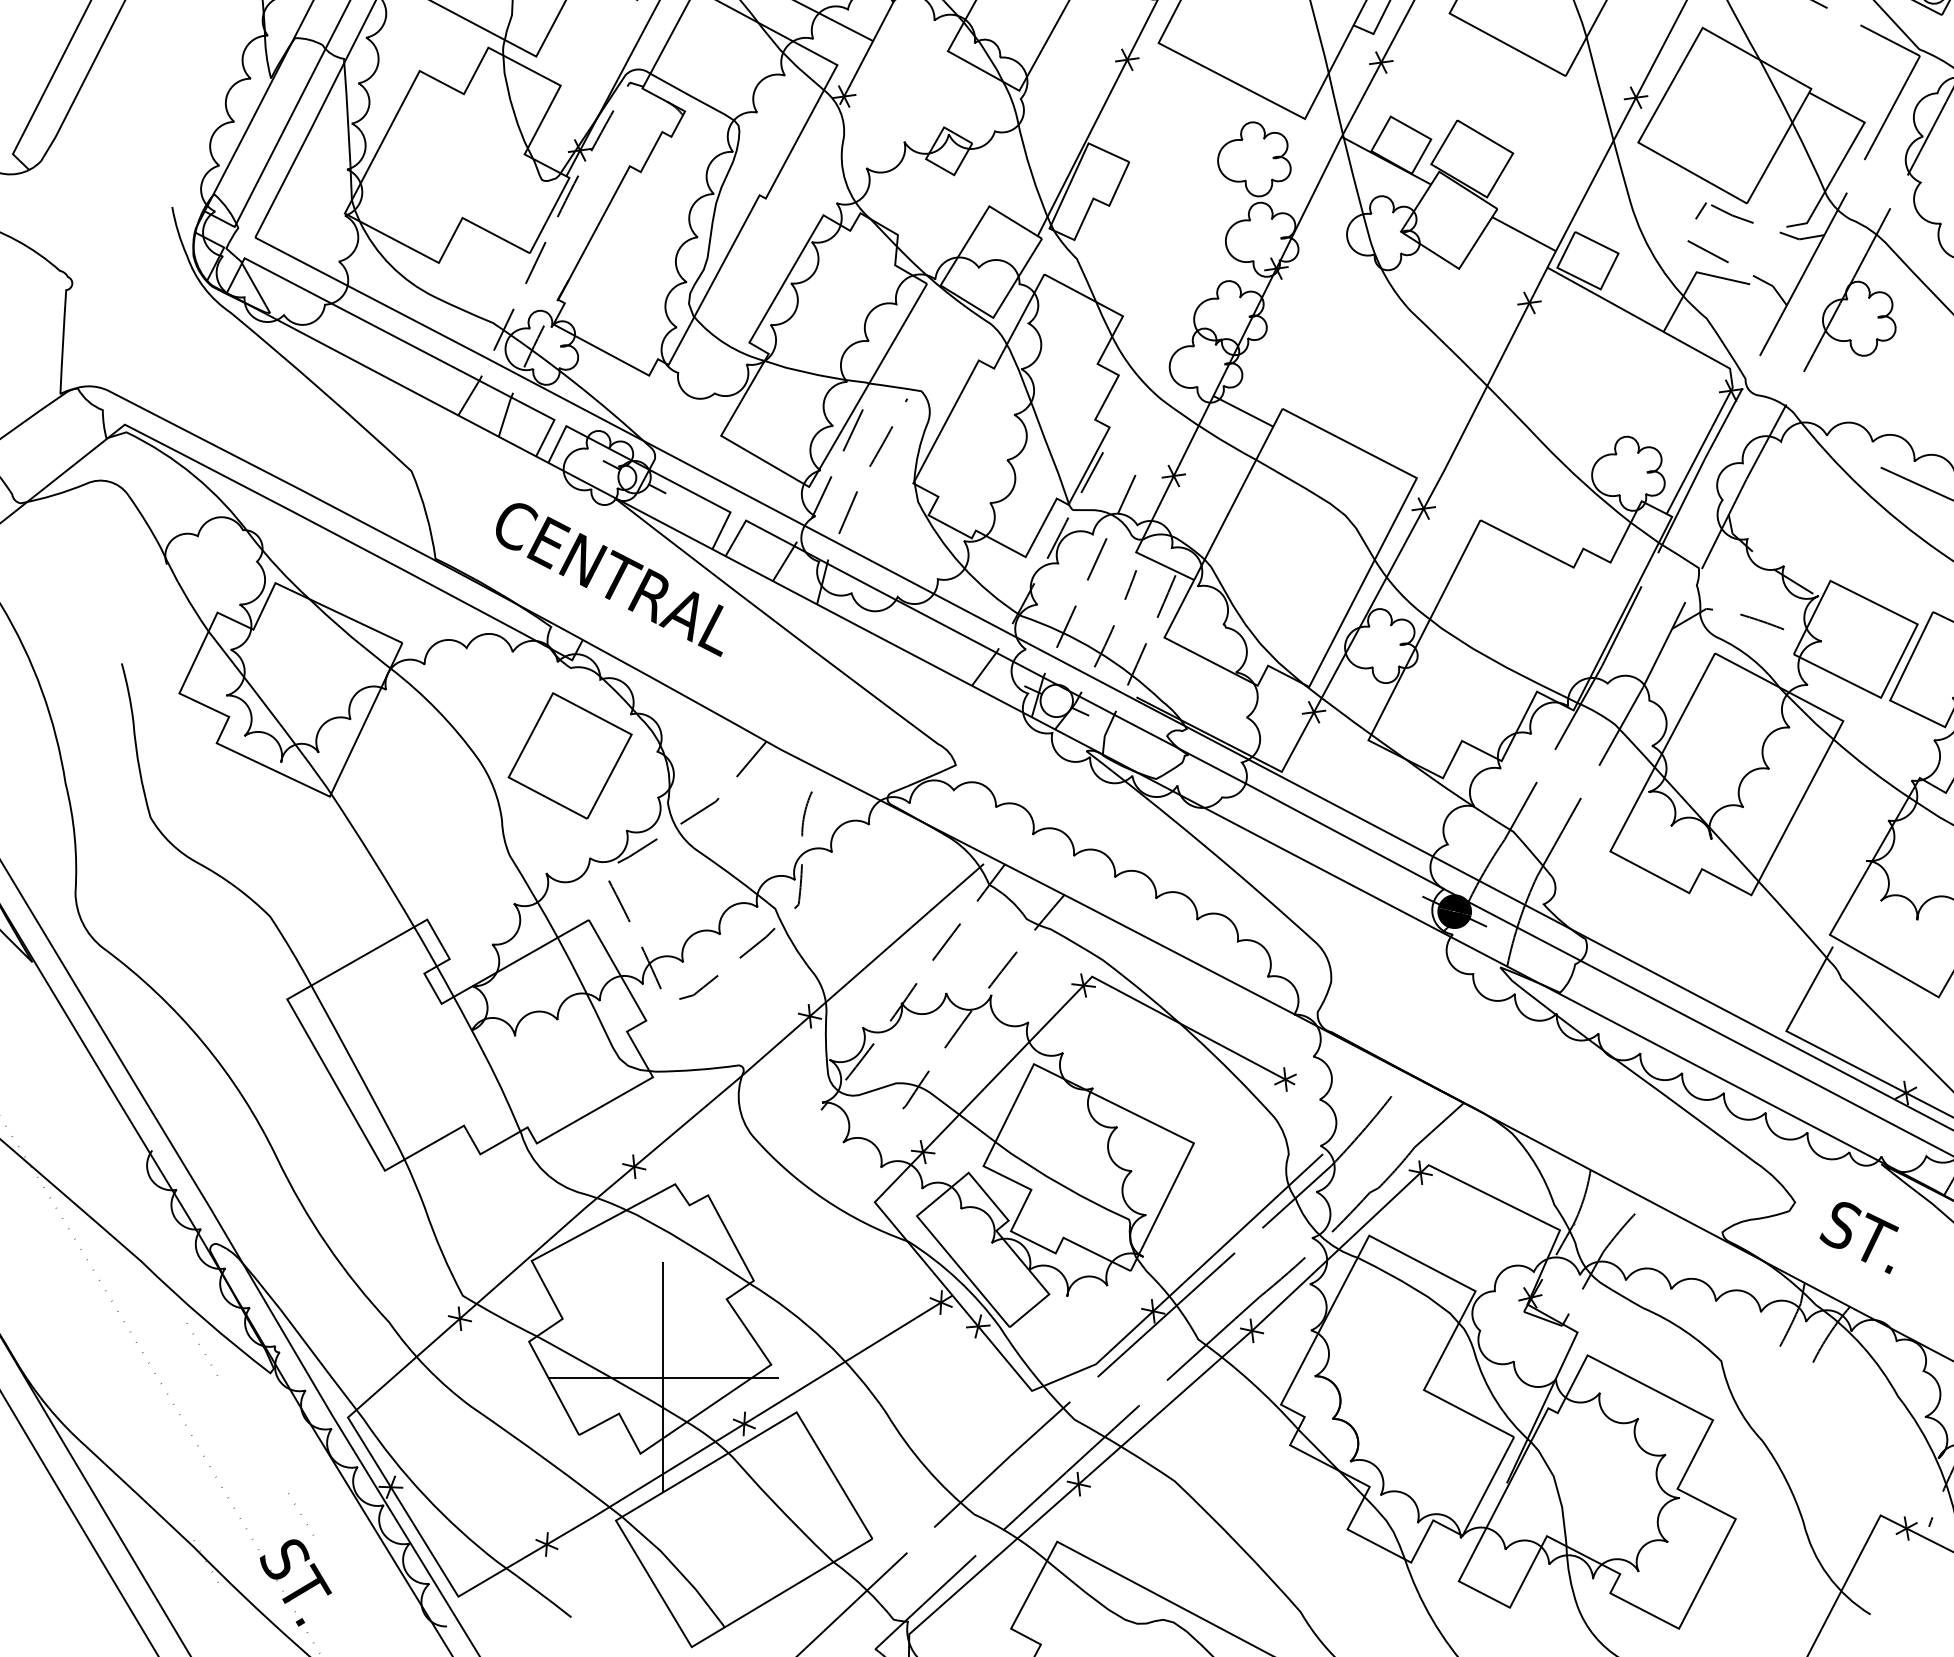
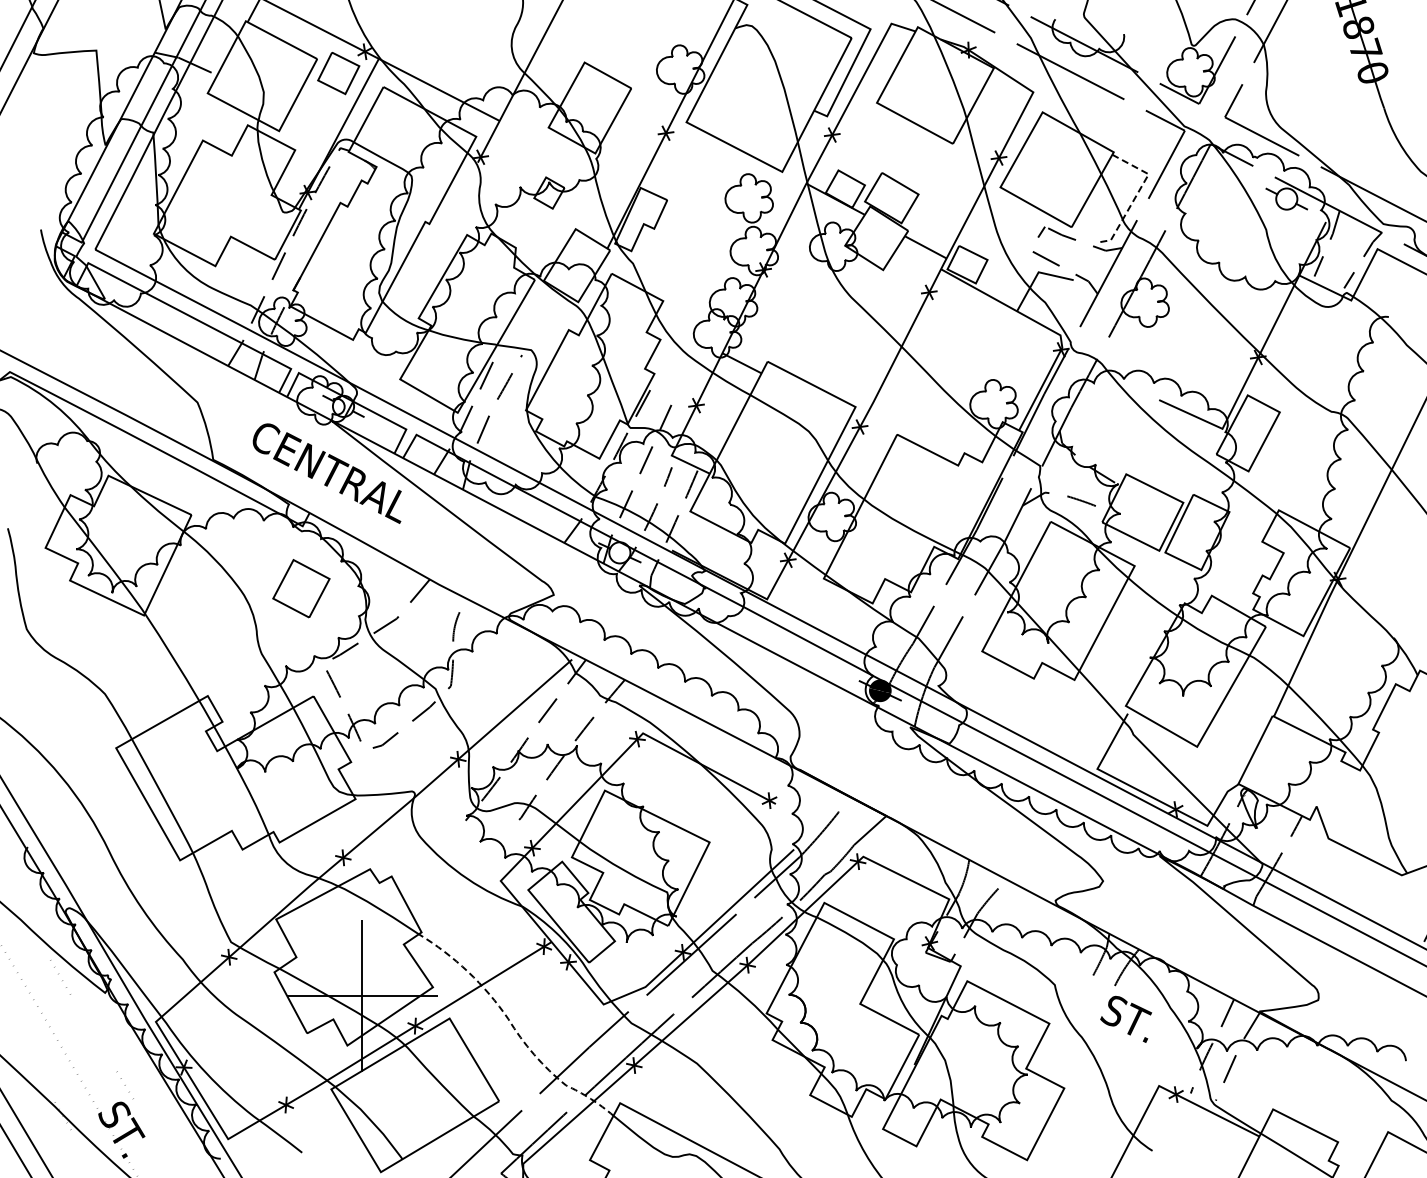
line: (1846, 154) -> (1136, 195), solid -> dashed
part: (570, 755) -> (301, 588), size x0.7
text: (1859, 1236) -> (1126, 1018), moved
line: (897, 1429) -> (515, 1029), solid -> dashed

